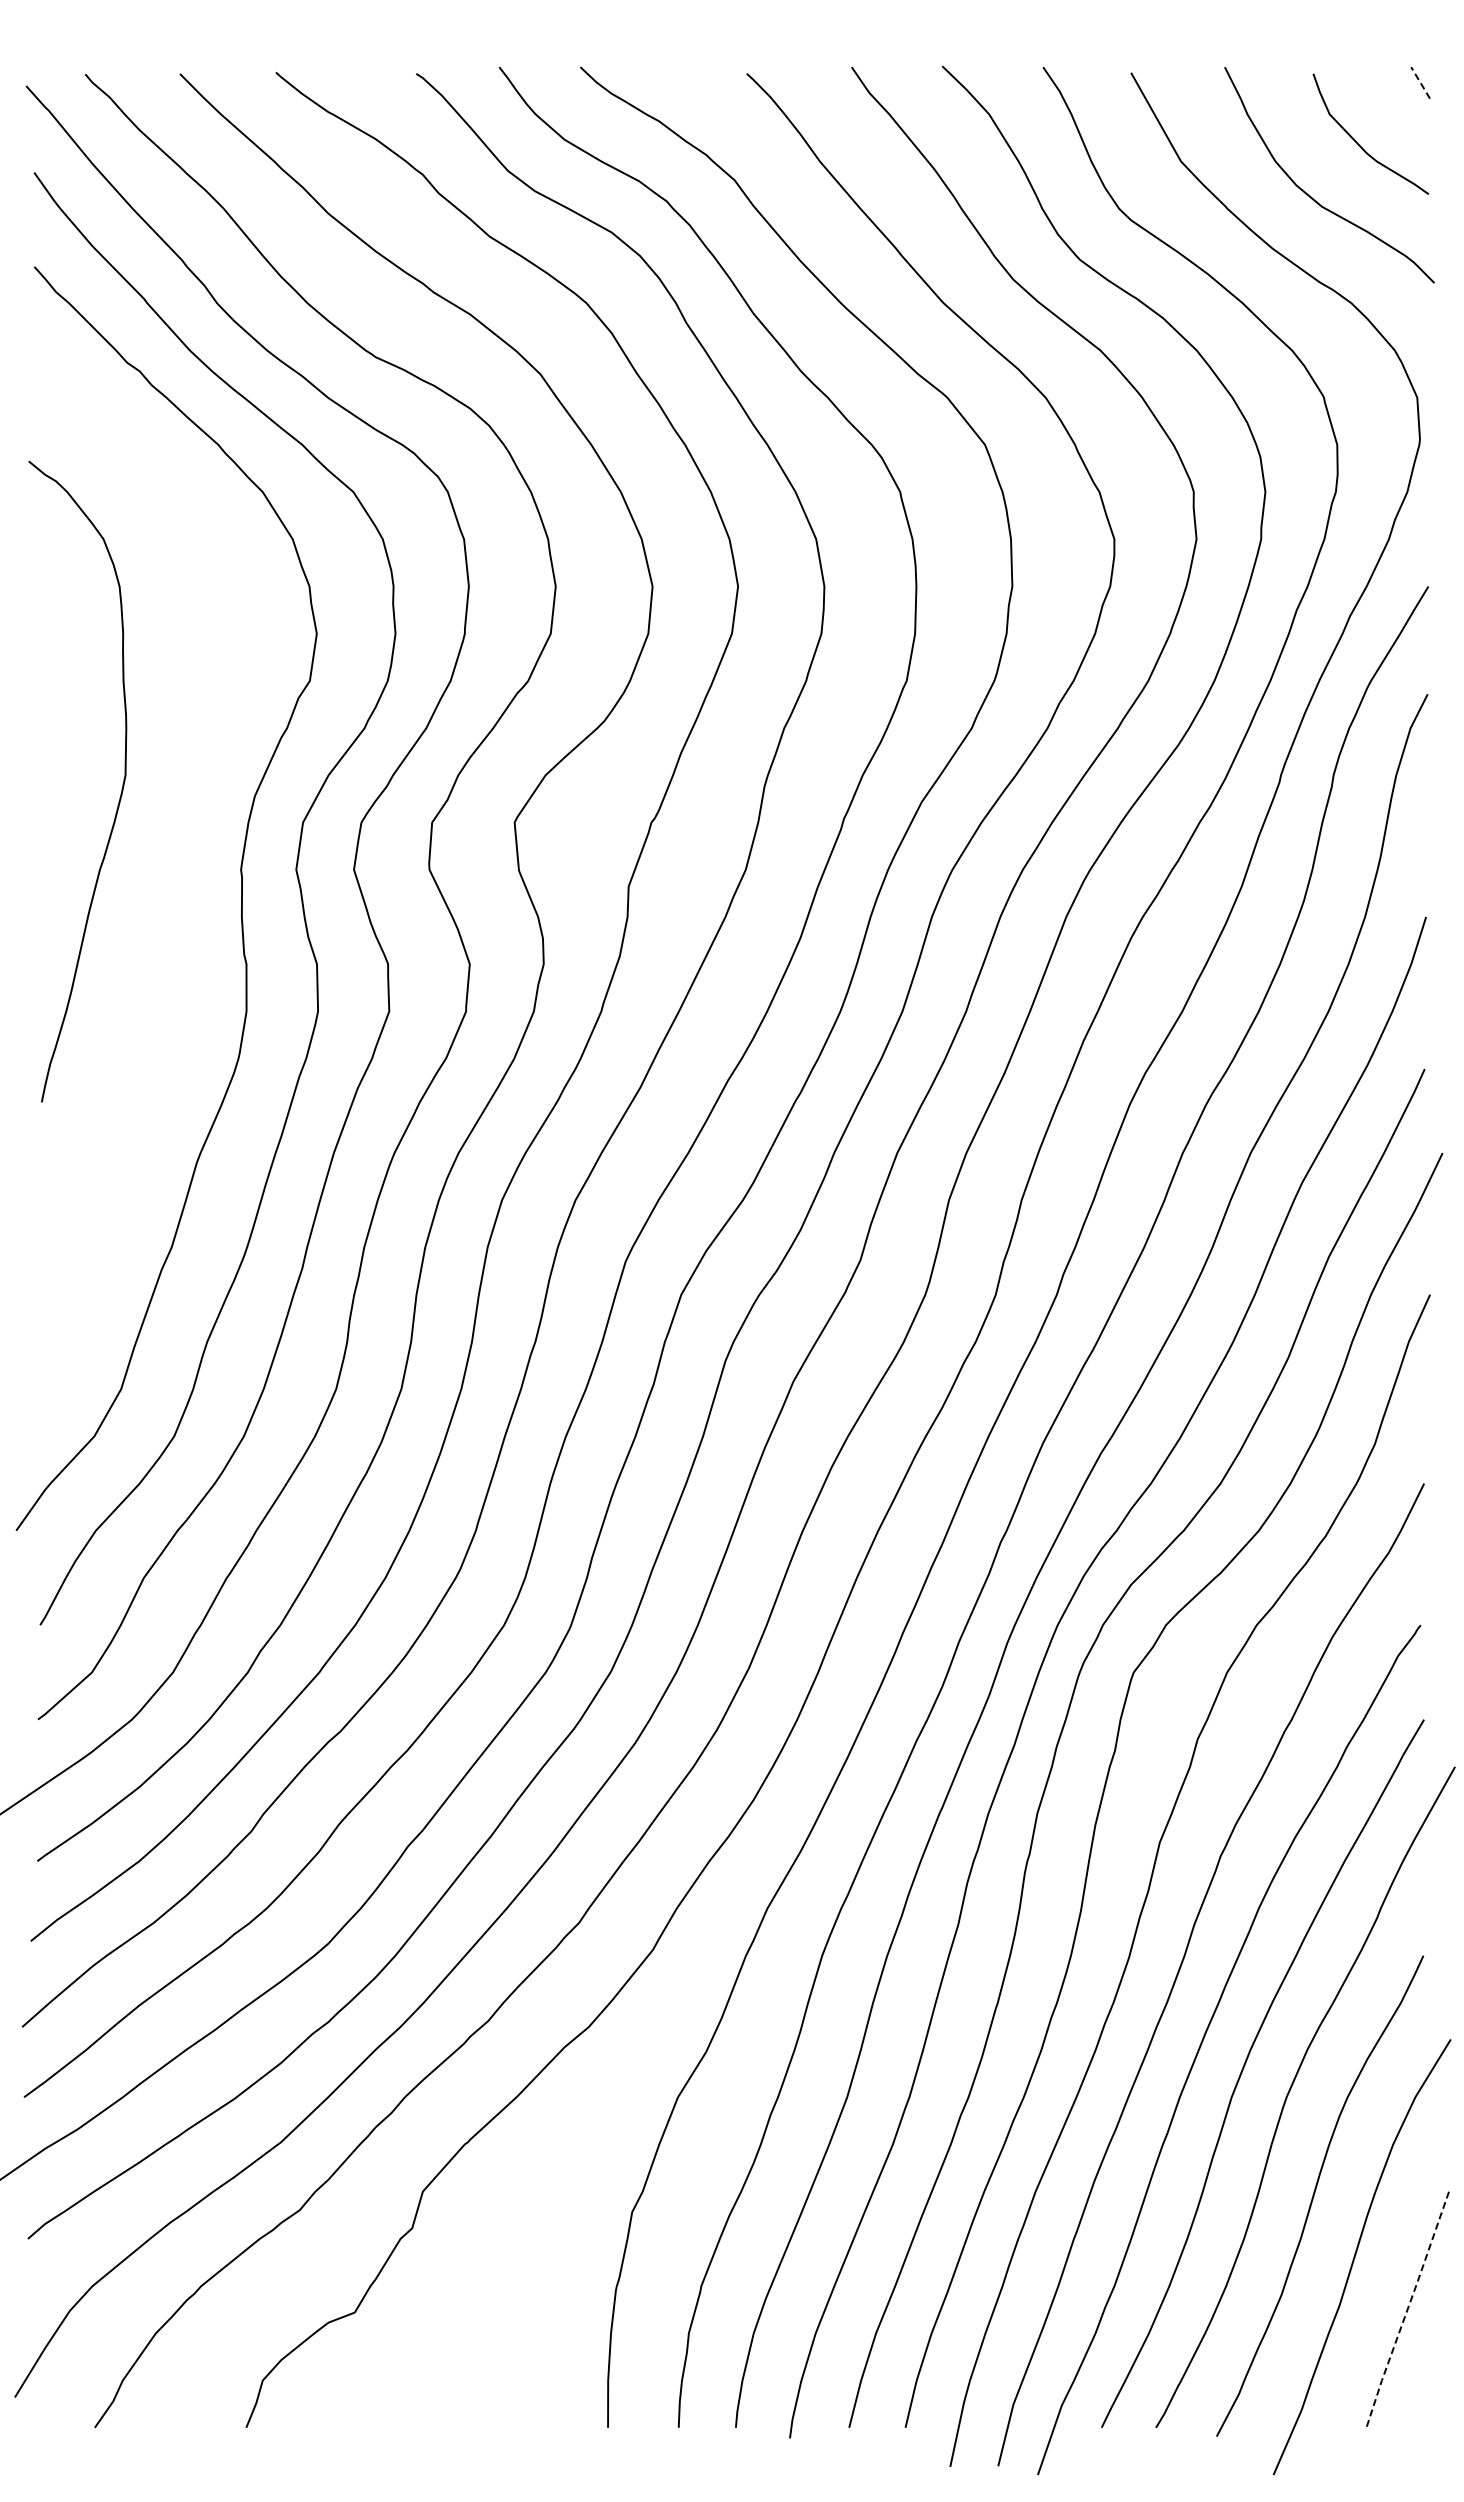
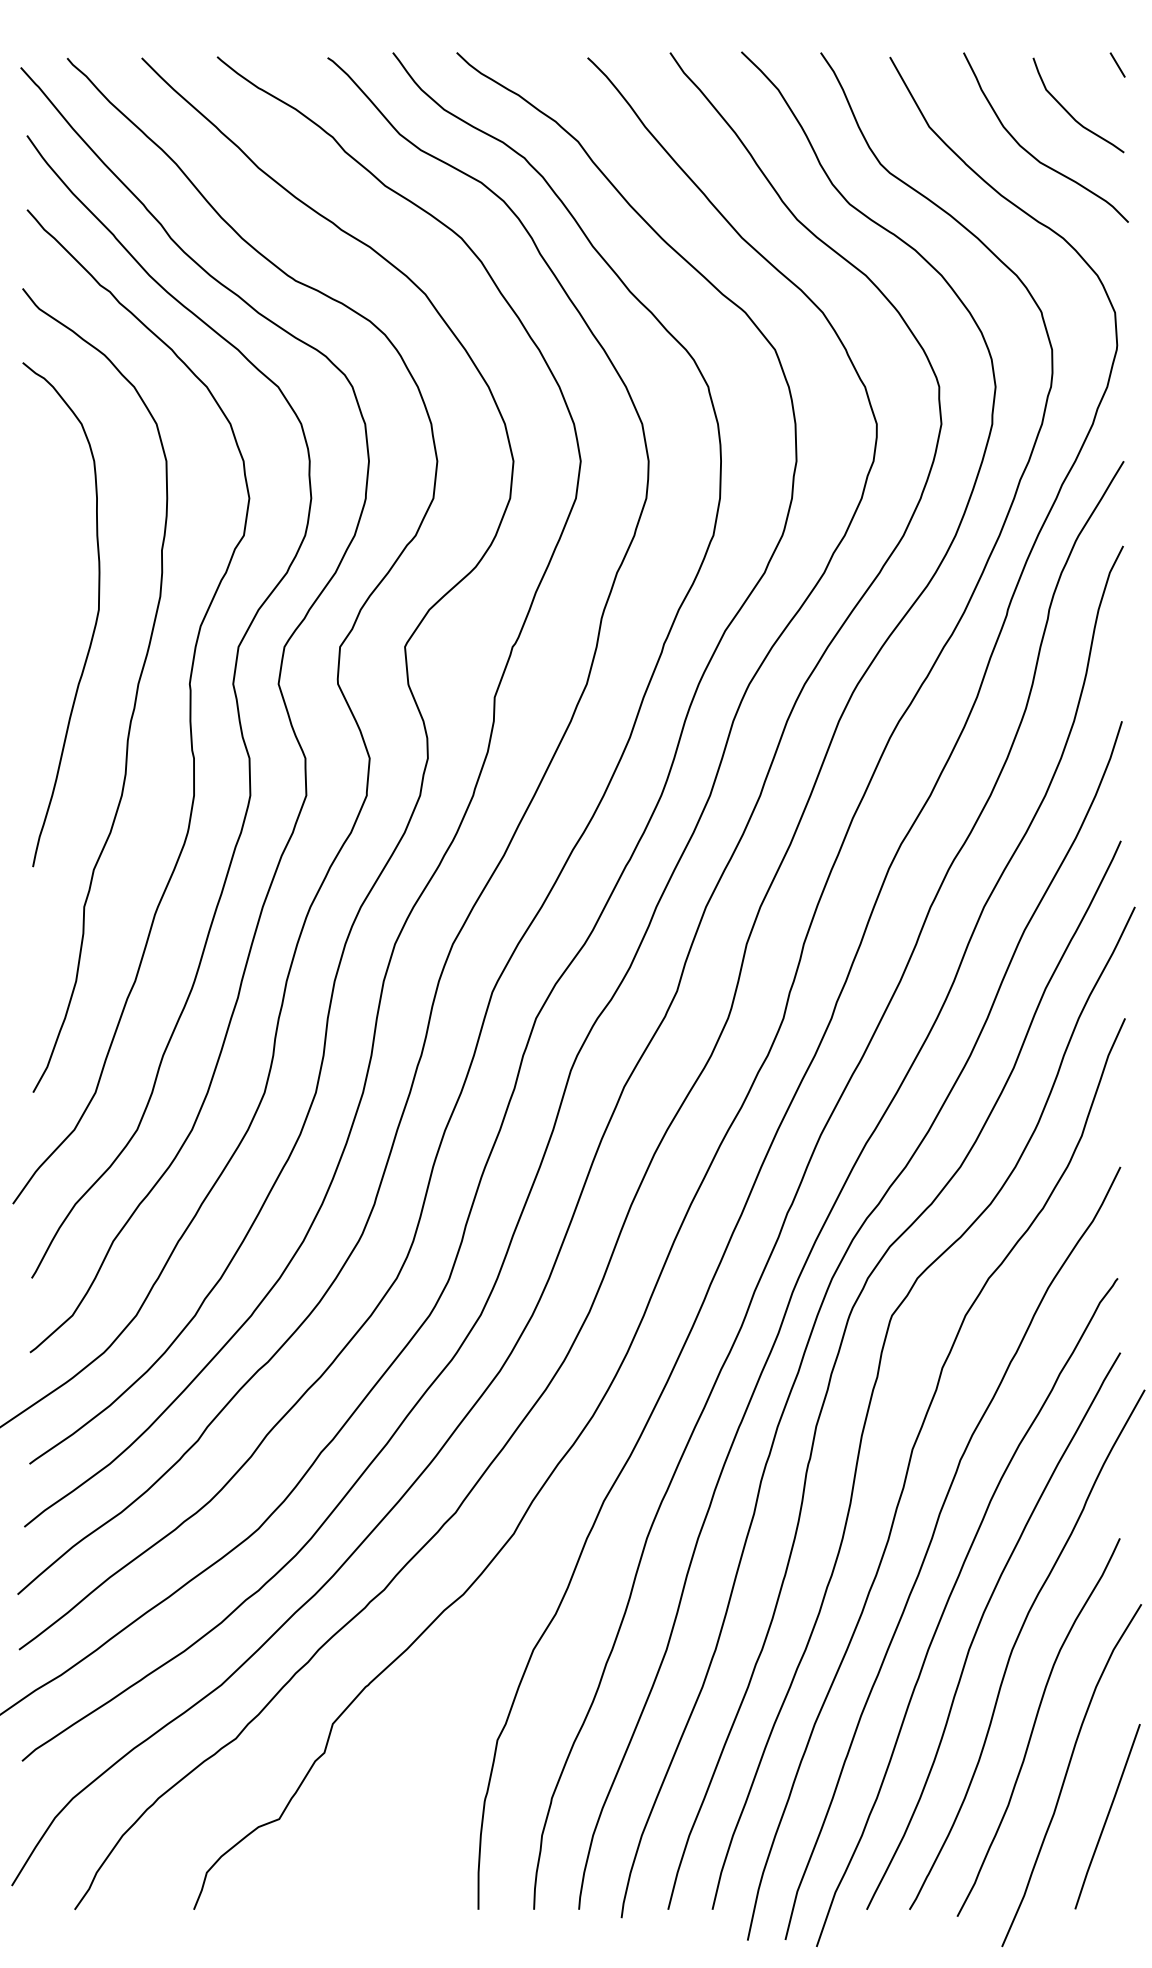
line: (1420, 82) -> (1117, 64), dashed -> solid
curve: (171, 887) -> (135, 698), added
line: (1407, 2309) -> (1107, 1816), dashed -> solid

